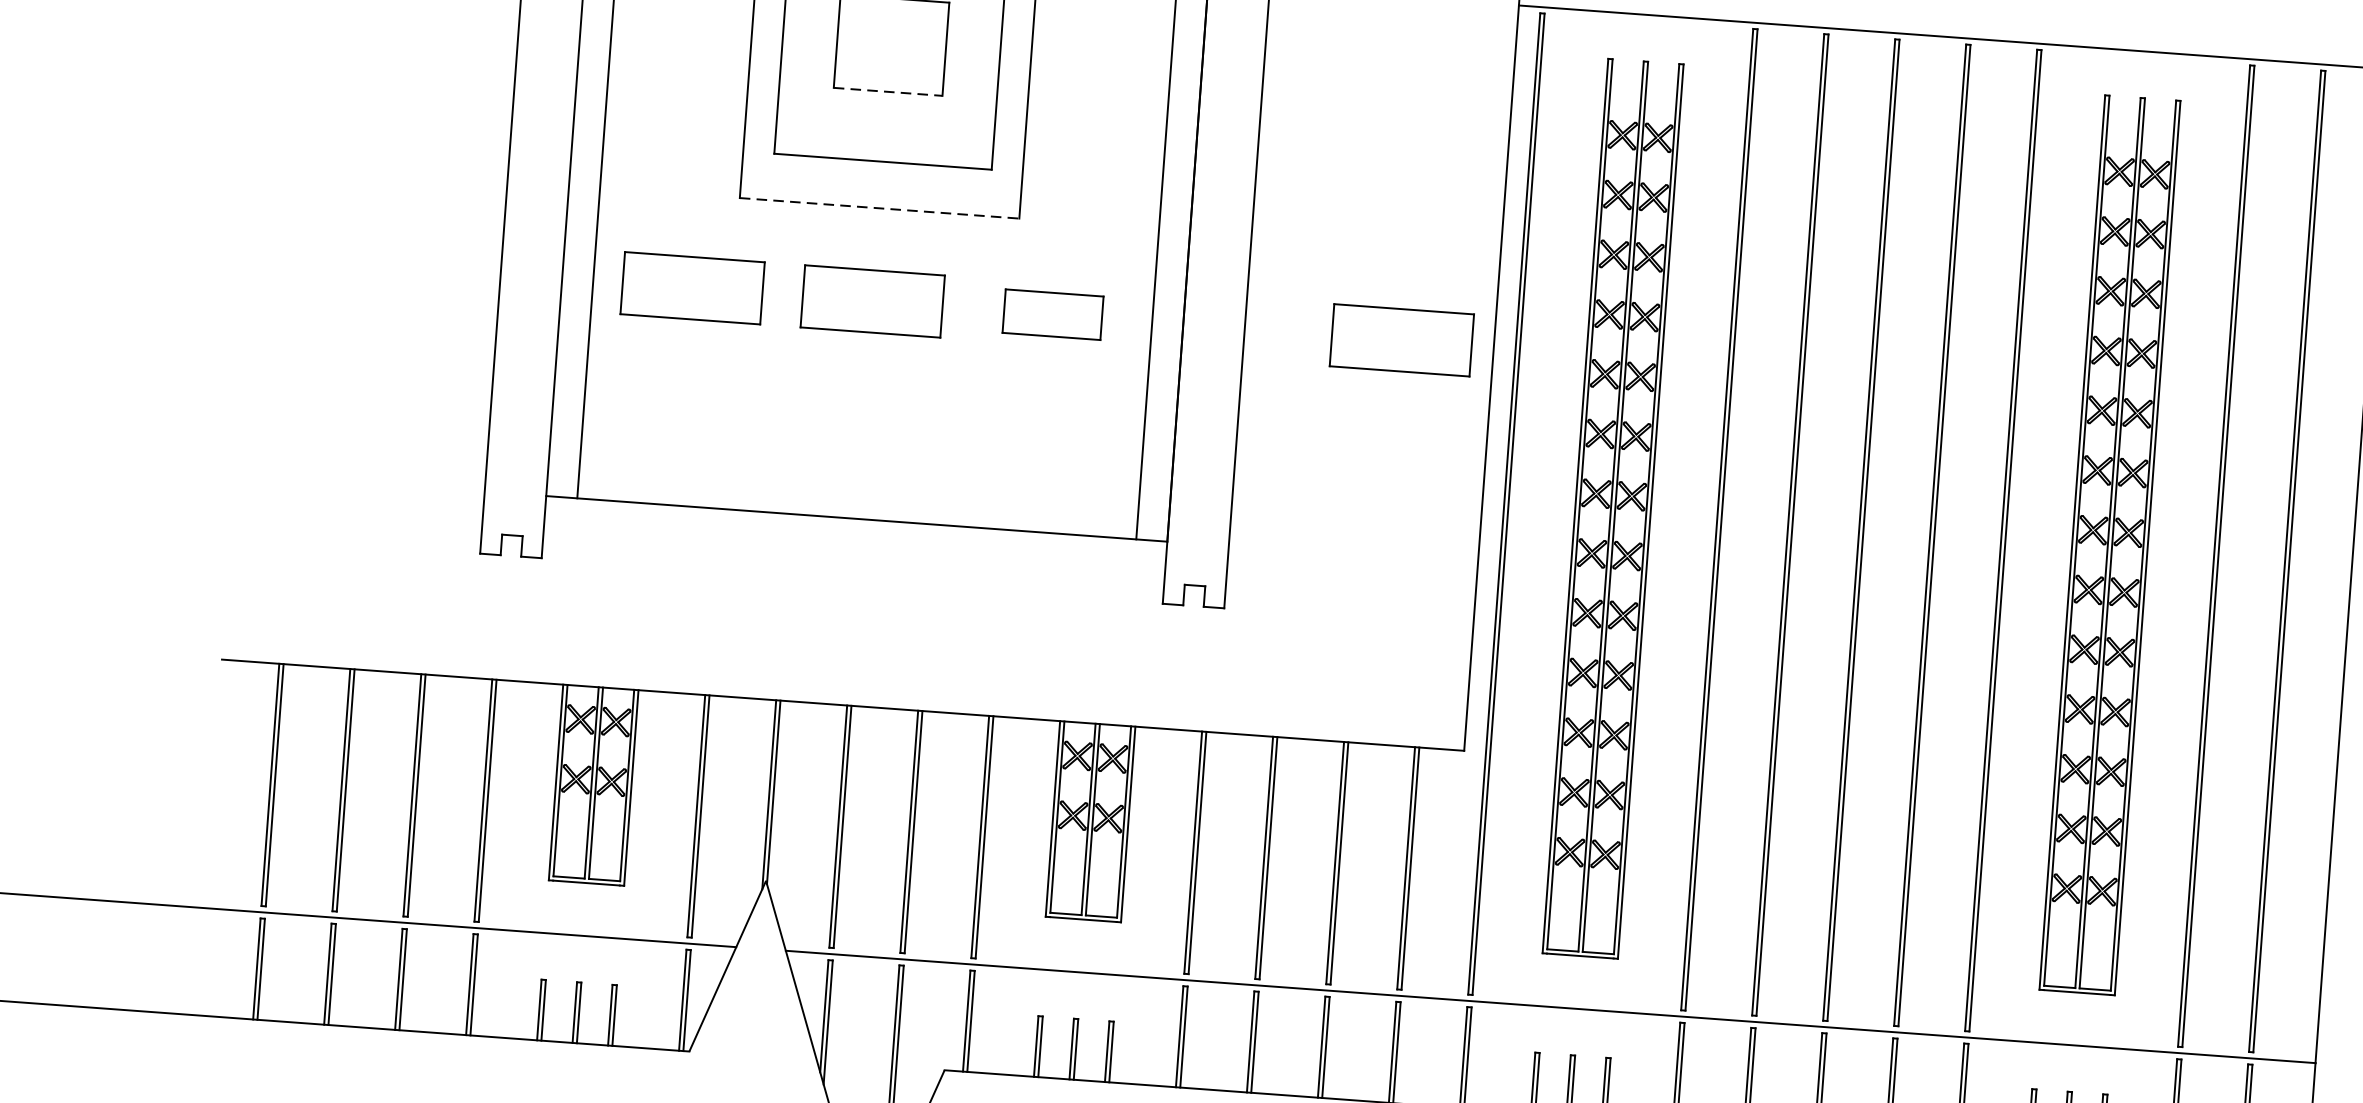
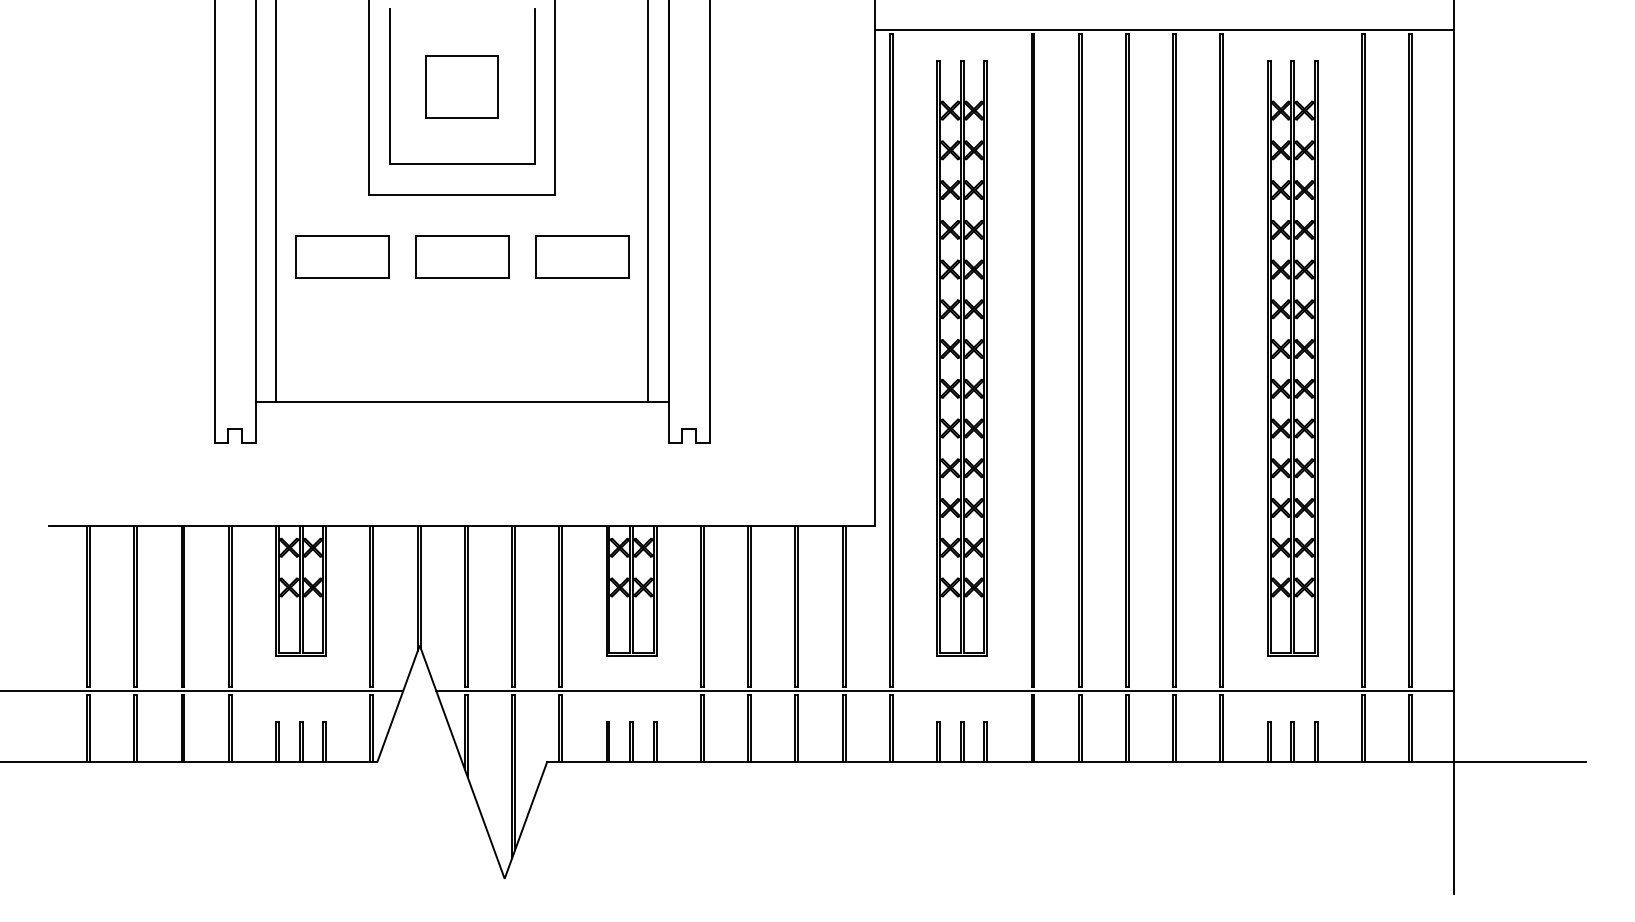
line: (888, 91) -> (462, 117), dashed -> solid
line: (879, 209) -> (462, 195), dashed -> solid
part: (1053, 313) -> (582, 256), size x1.43
part: (1402, 339) -> (814, 256), removed

